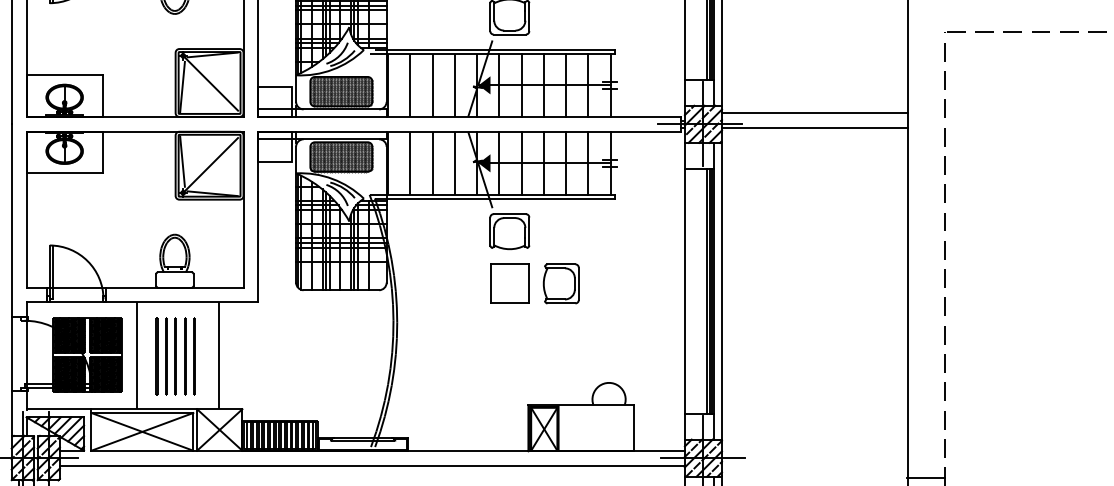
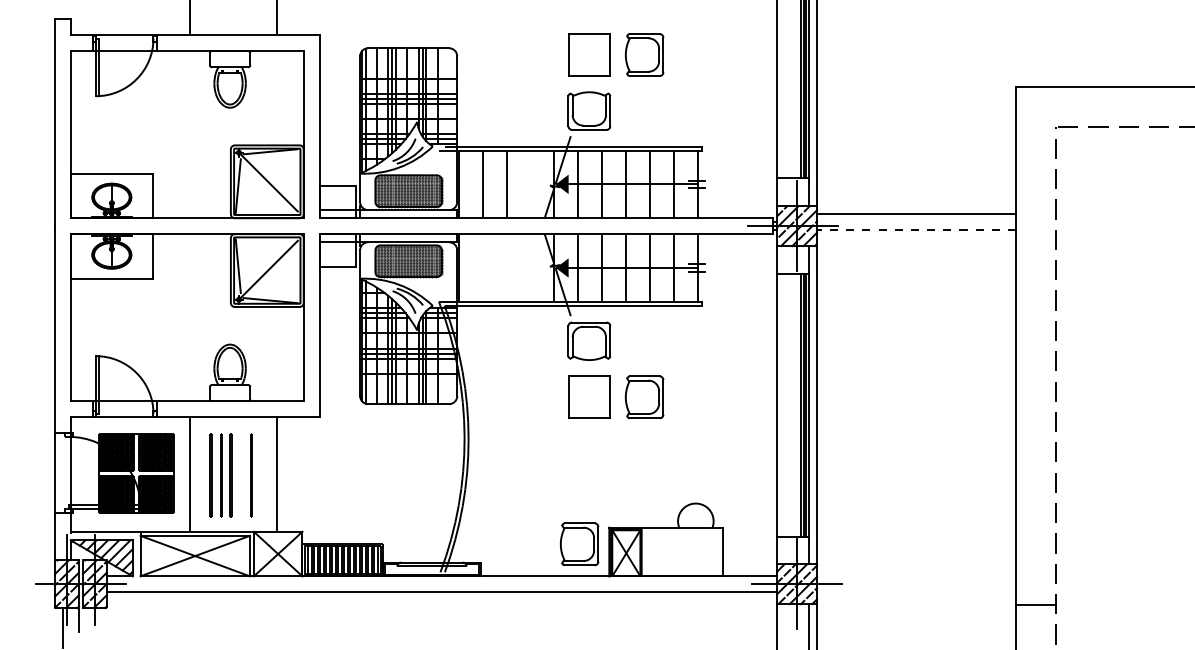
line: (454, 85) -> (530, 184), removed
line: (814, 128) -> (916, 230), solid -> dashed
line: (410, 162) -> (482, 267), removed
line: (432, 162) -> (506, 267), removed
line: (454, 162) -> (530, 267), removed
line: (185, 356) -> (241, 475), removed
part: (500, 421) -> (579, 544), added

